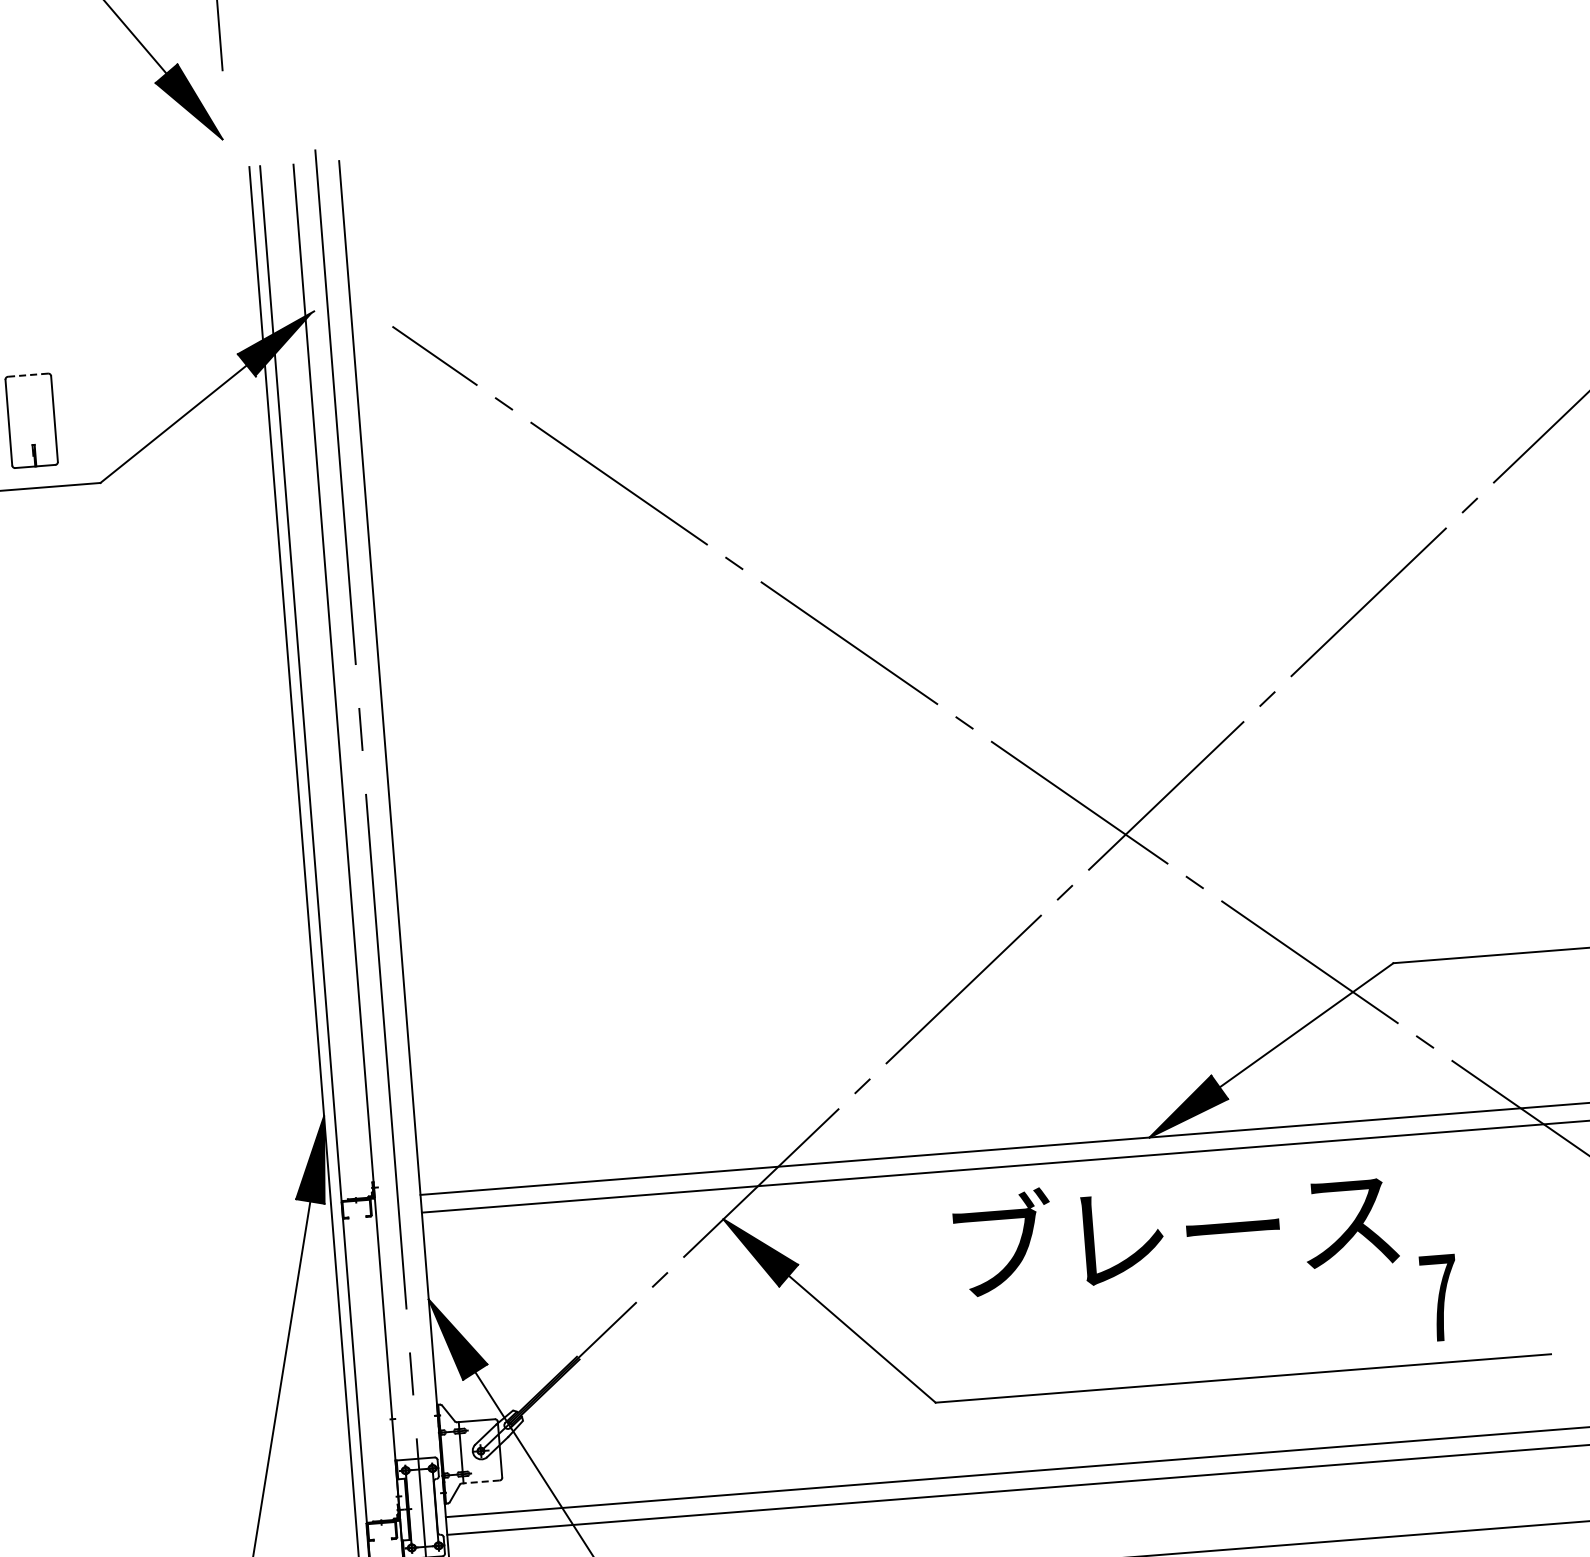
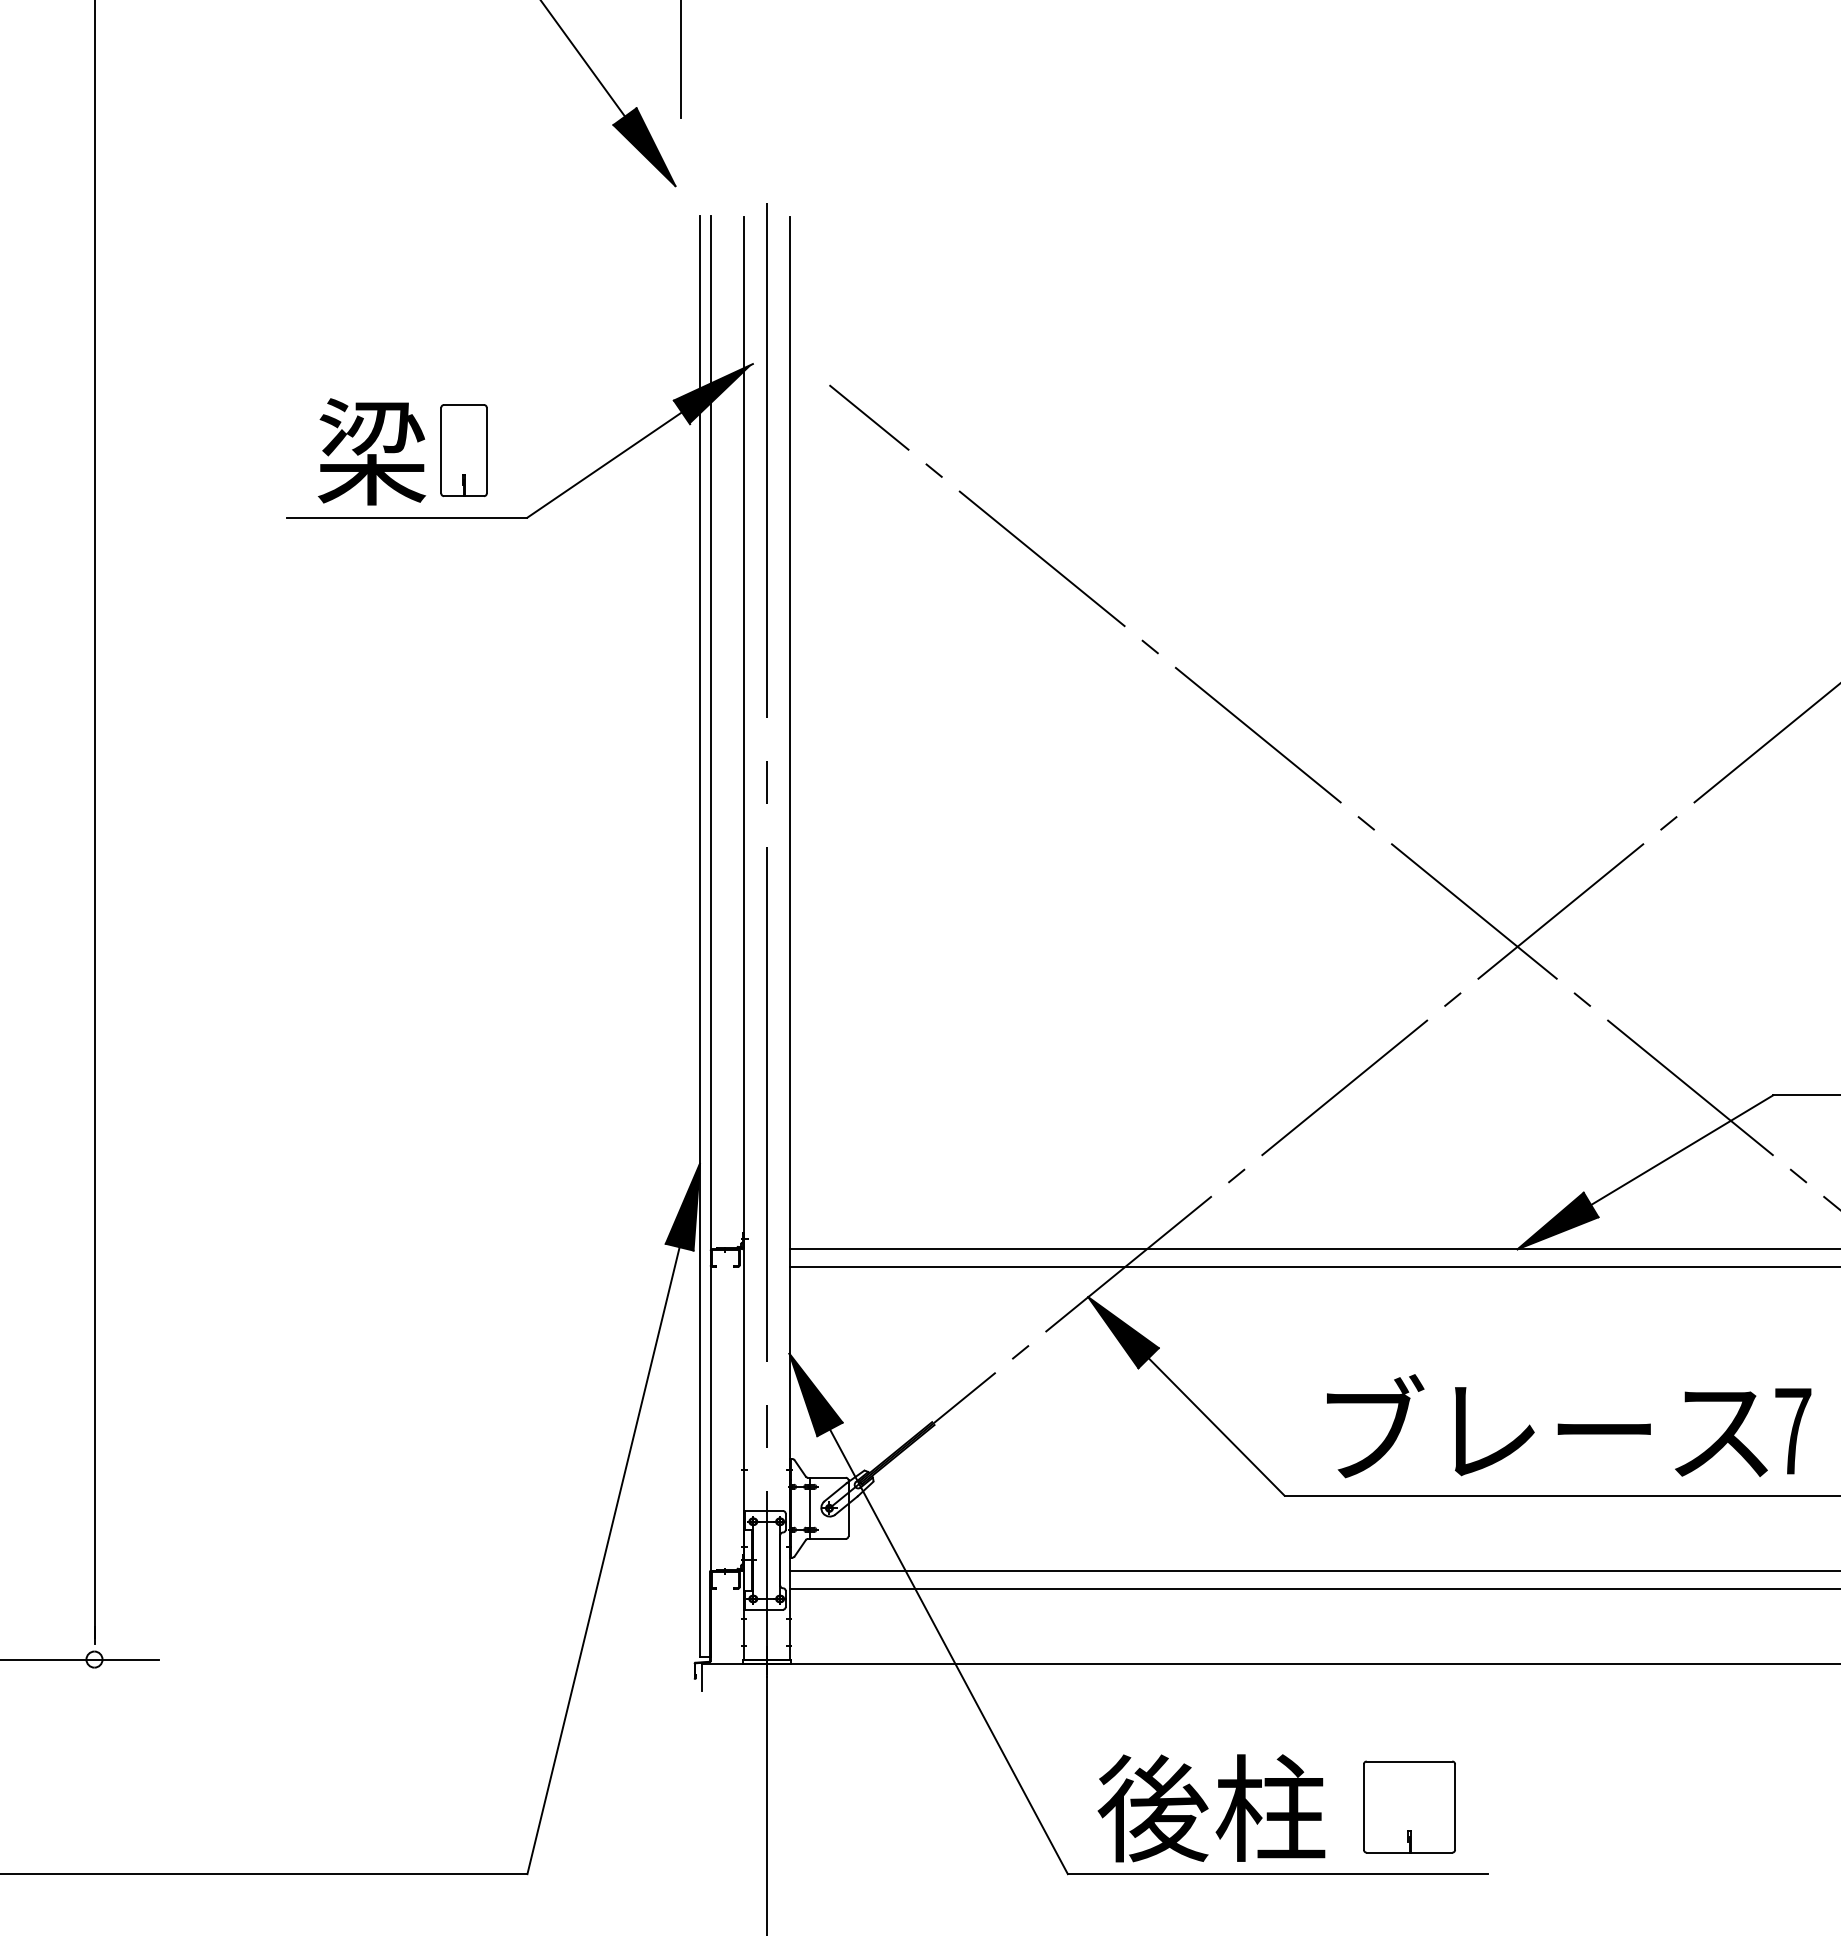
line: (27, 375) -> (463, 405), dashed -> solid
text: (1175, 1229) -> (1547, 1426), moved
line: (480, 1481) -> (826, 1538), dashed -> solid

